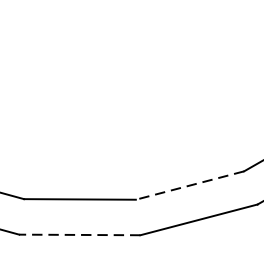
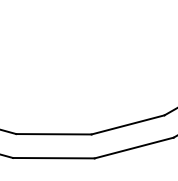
line: (190, 184) -> (128, 124), dashed -> solid
line: (79, 235) -> (53, 158), dashed -> solid

